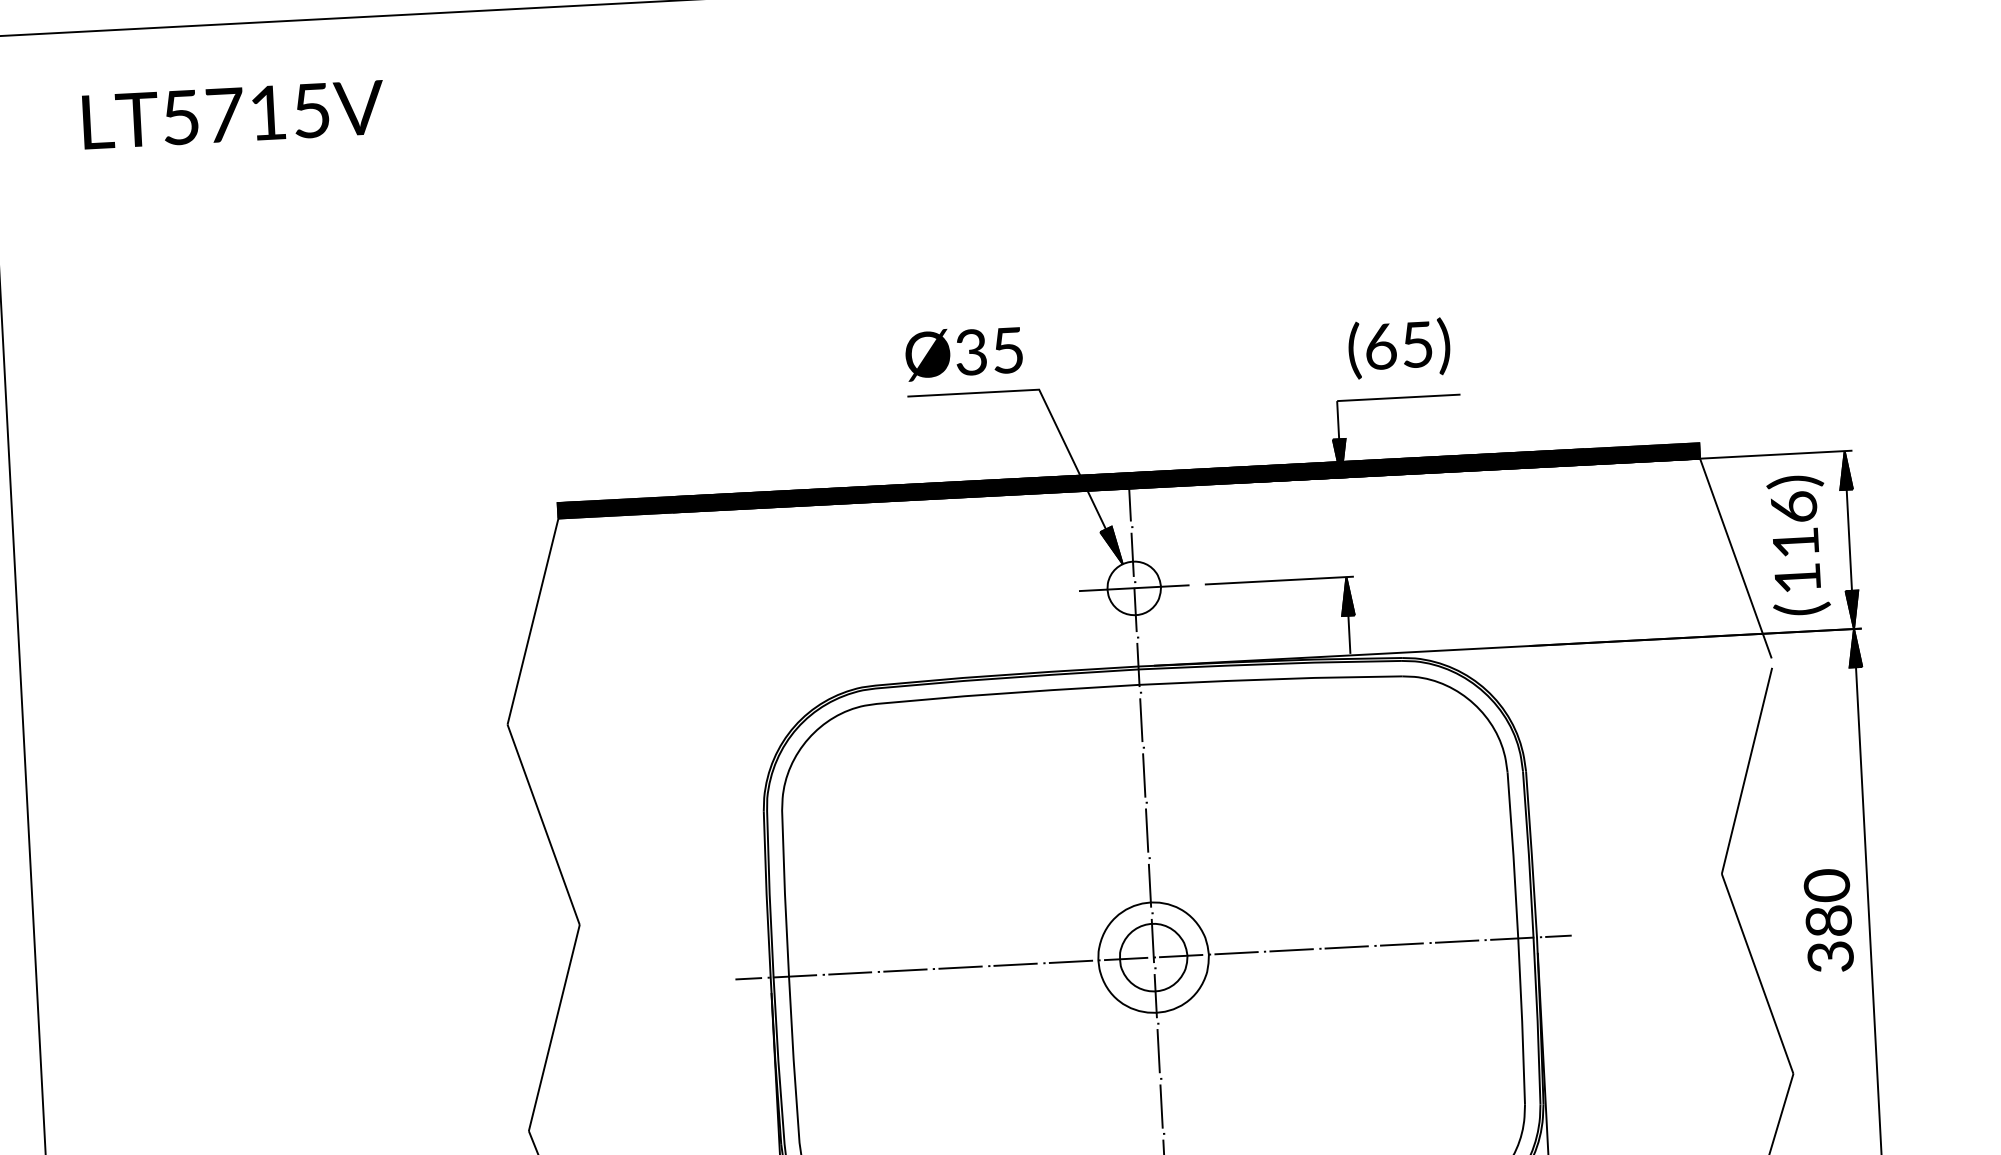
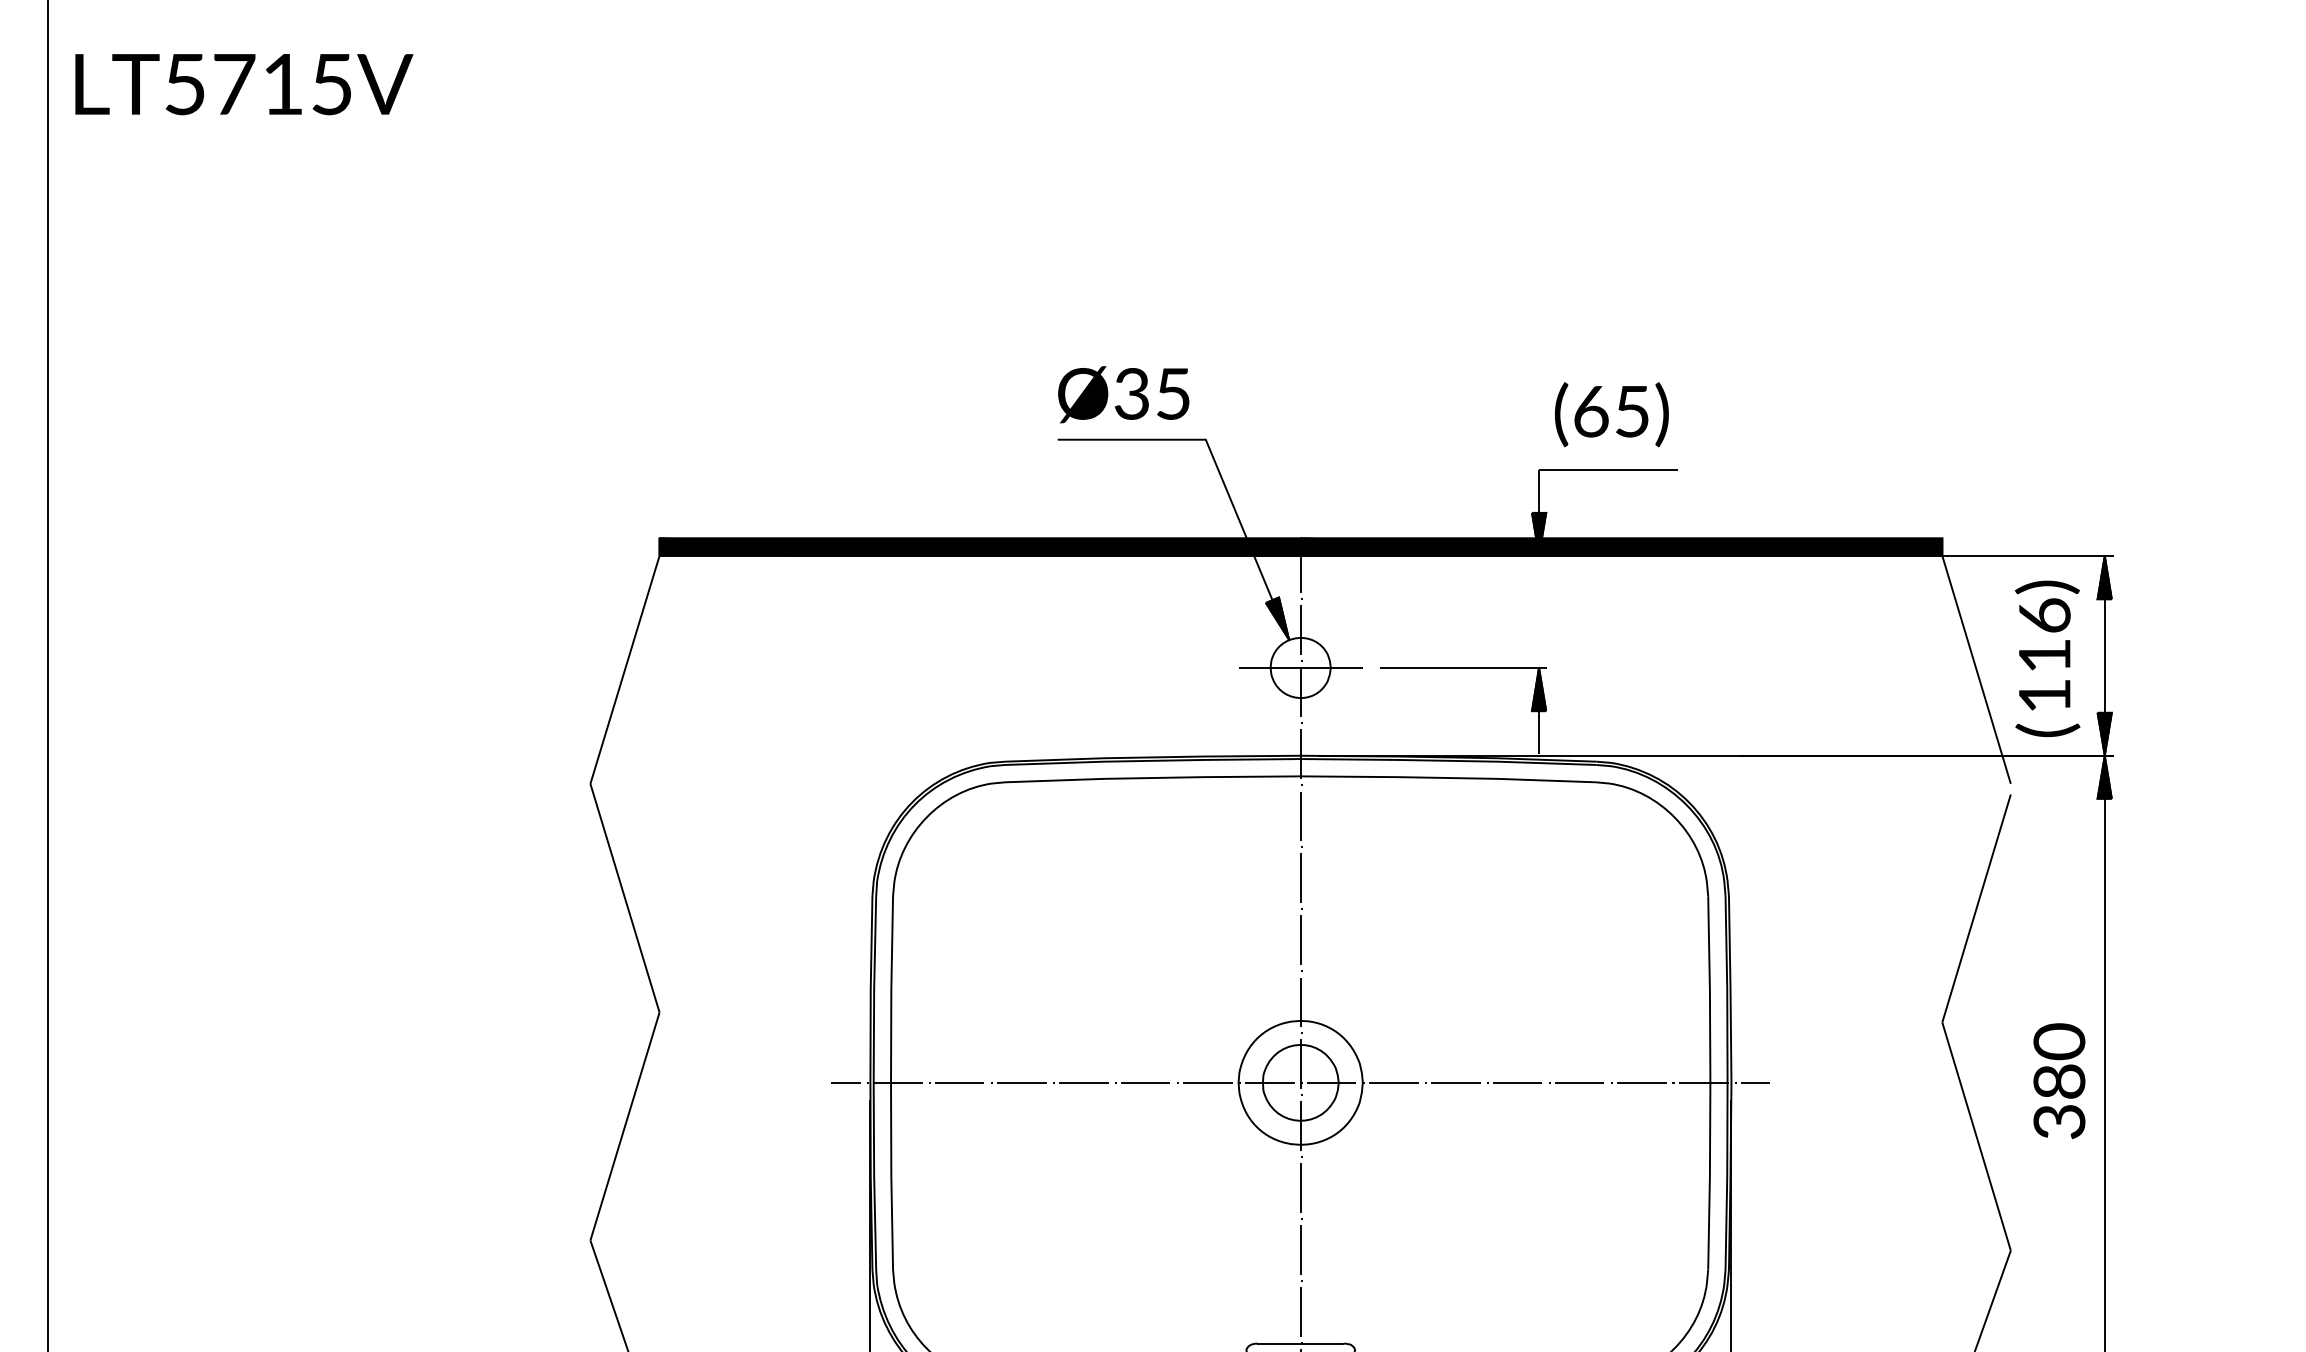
text: (233, 114) -> (244, 84), moved

